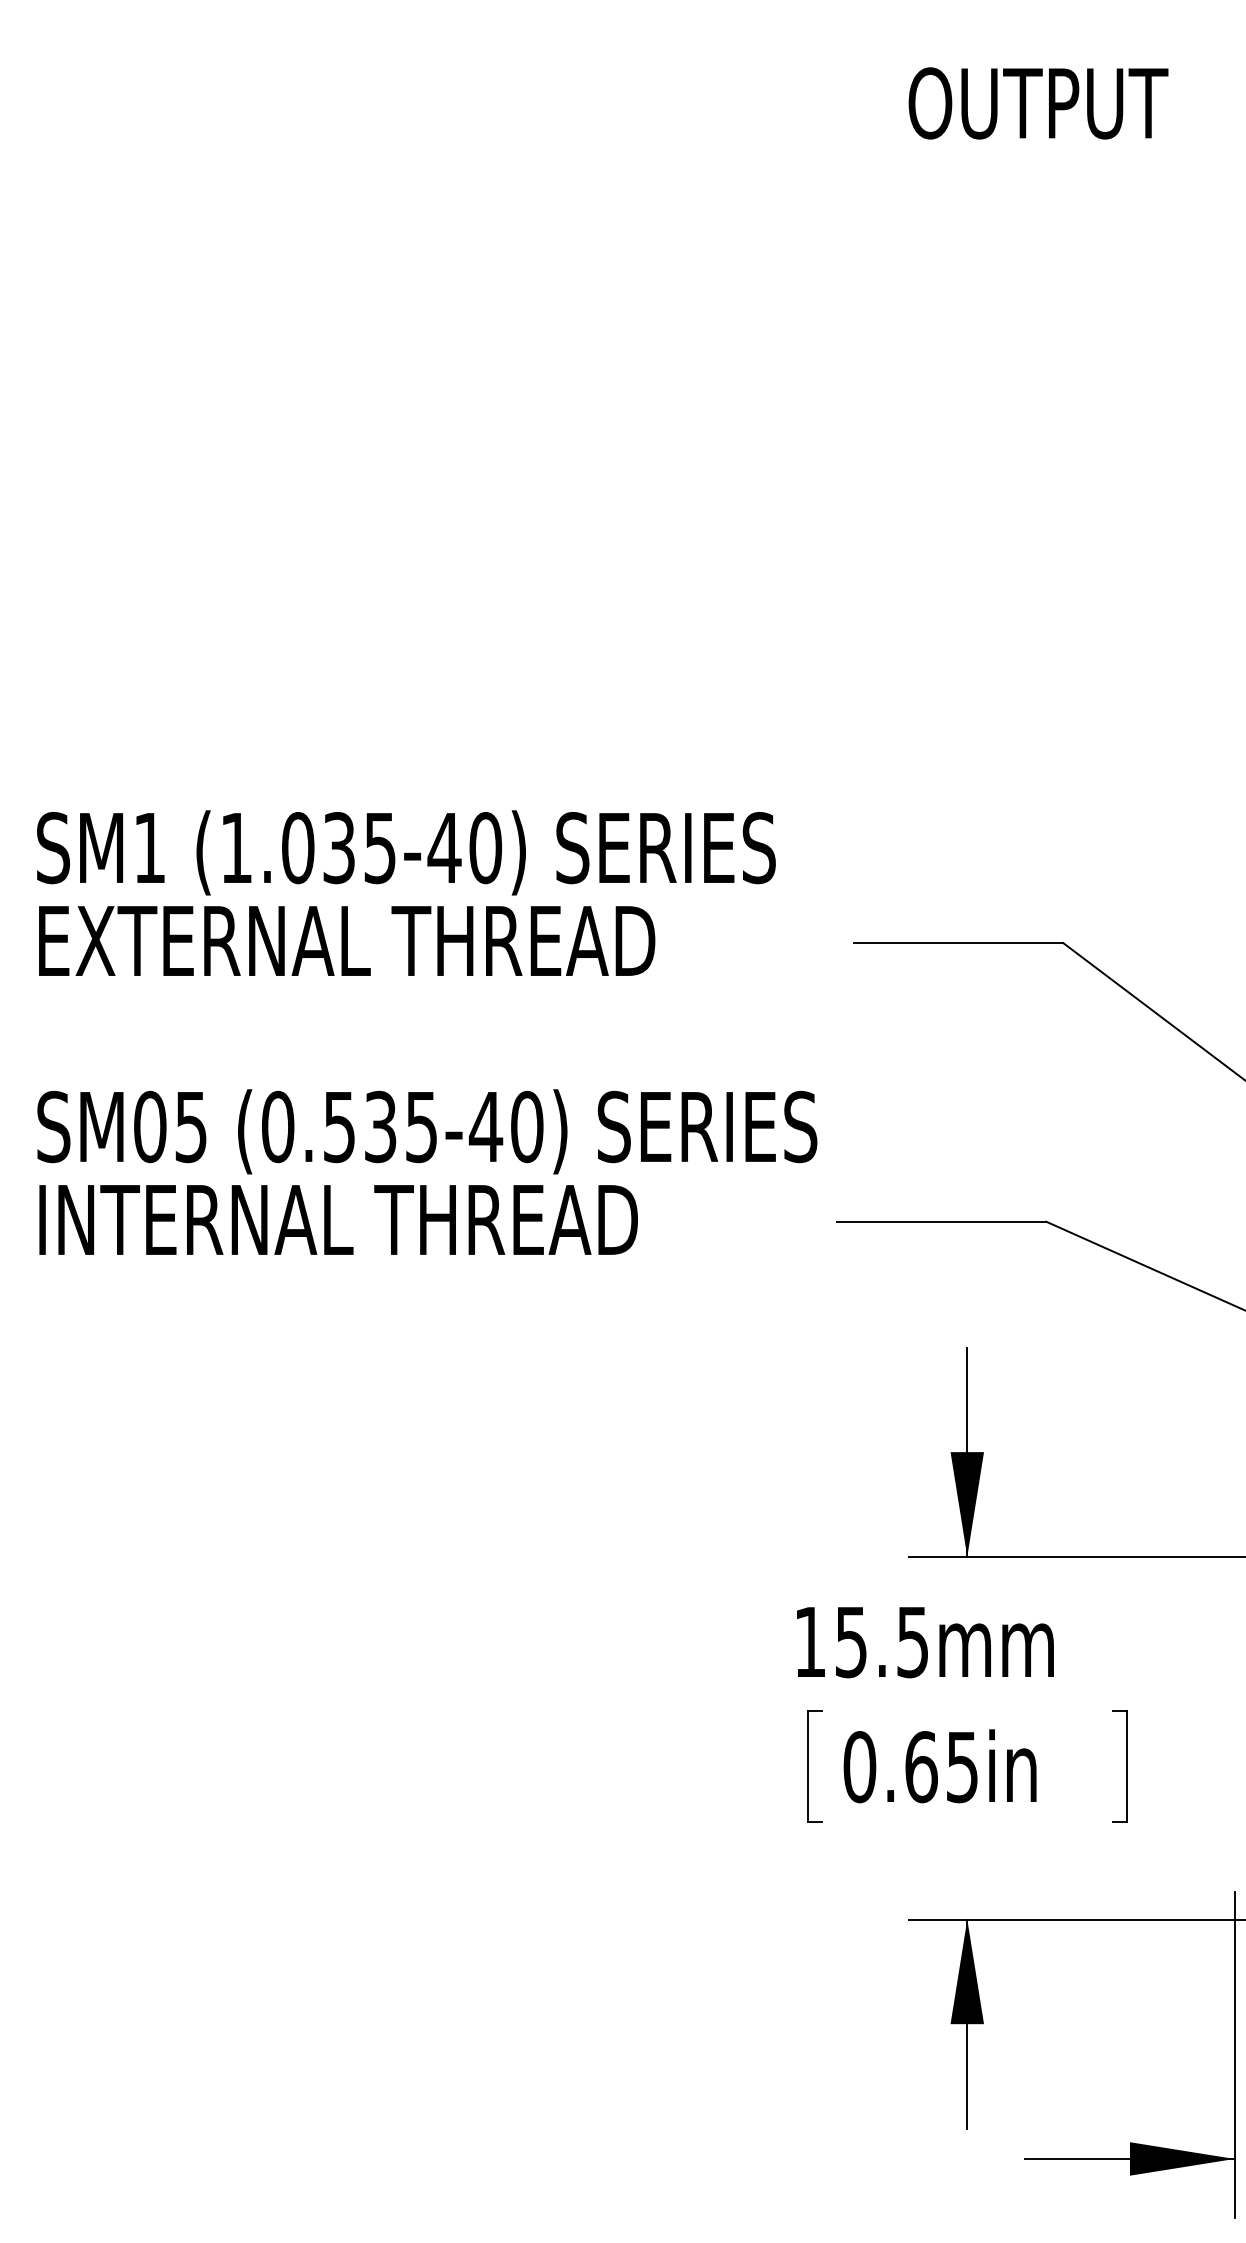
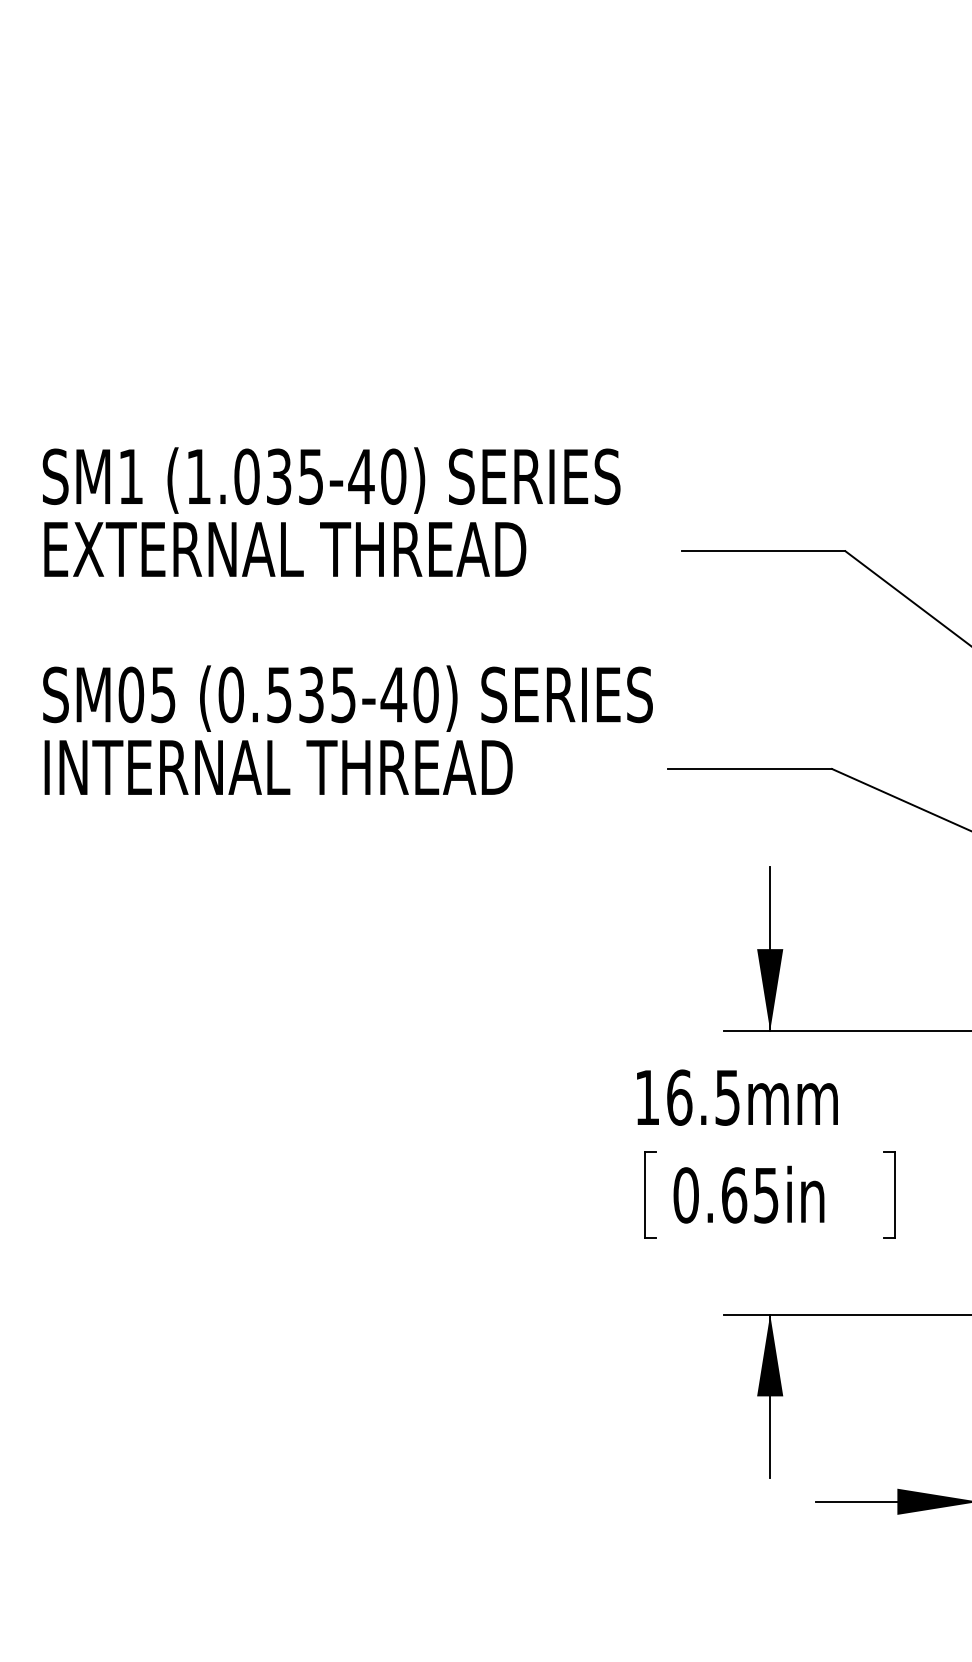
text: (851, 1642) -> (679, 1097), 15.5mm -> 16.5mm

